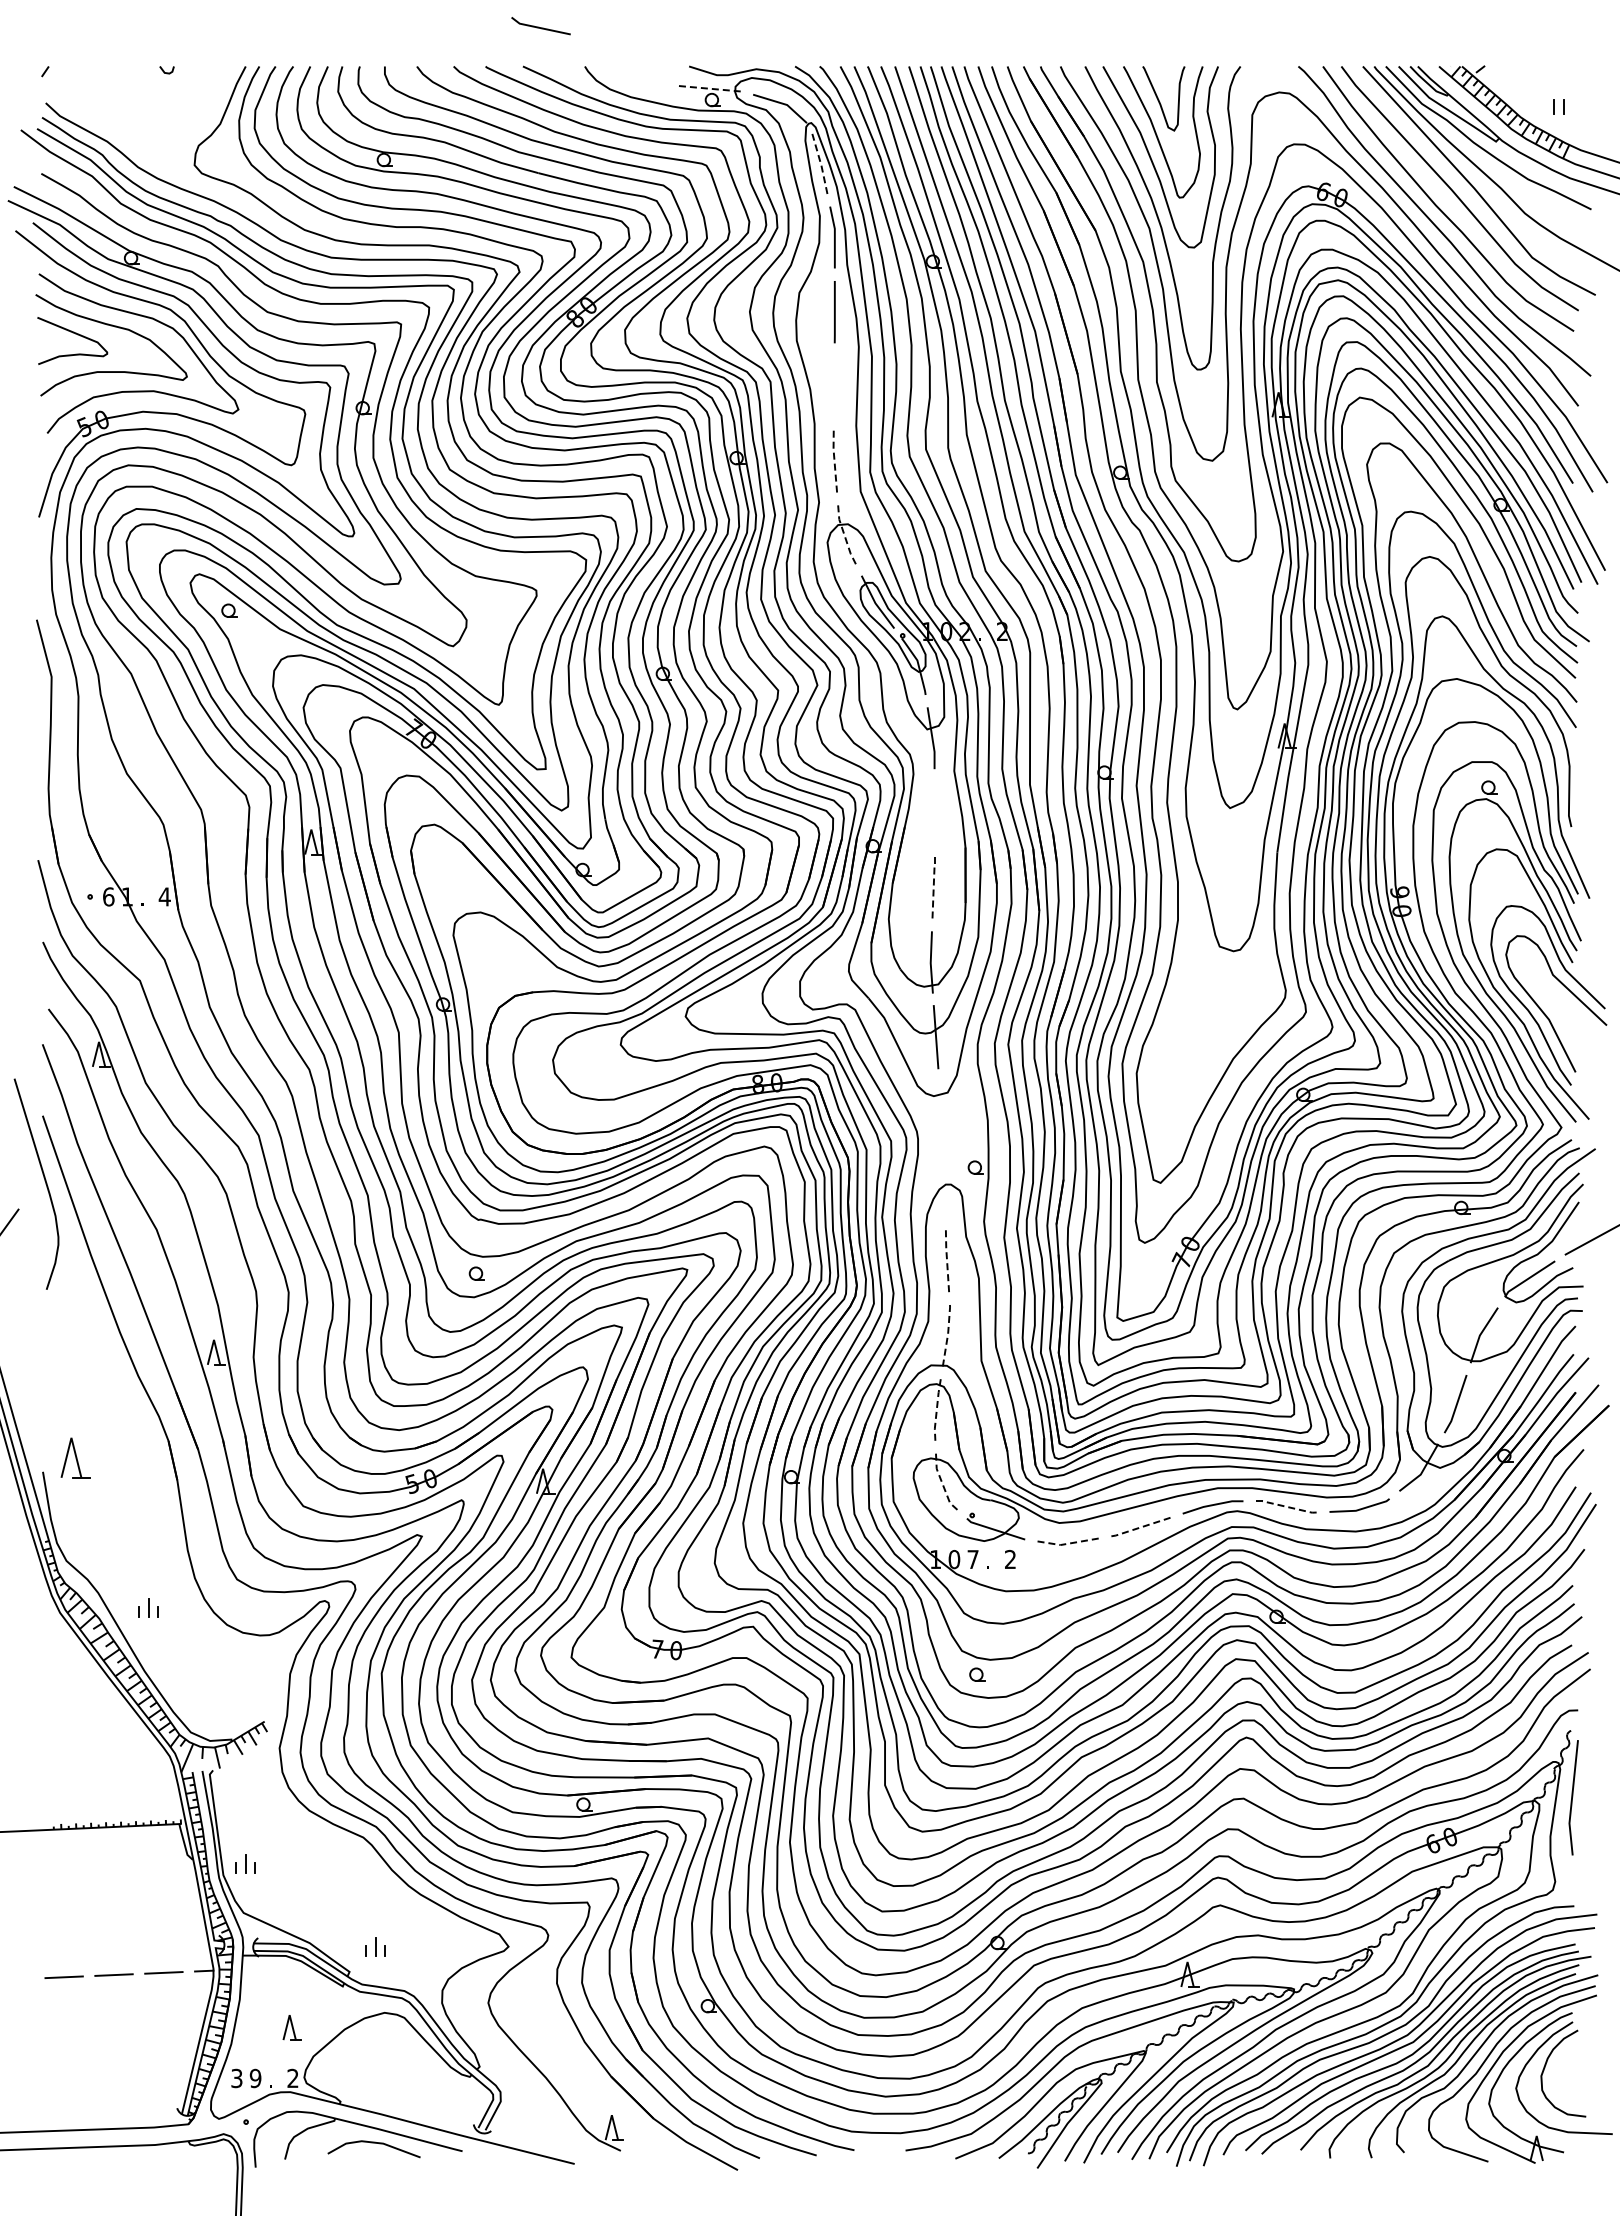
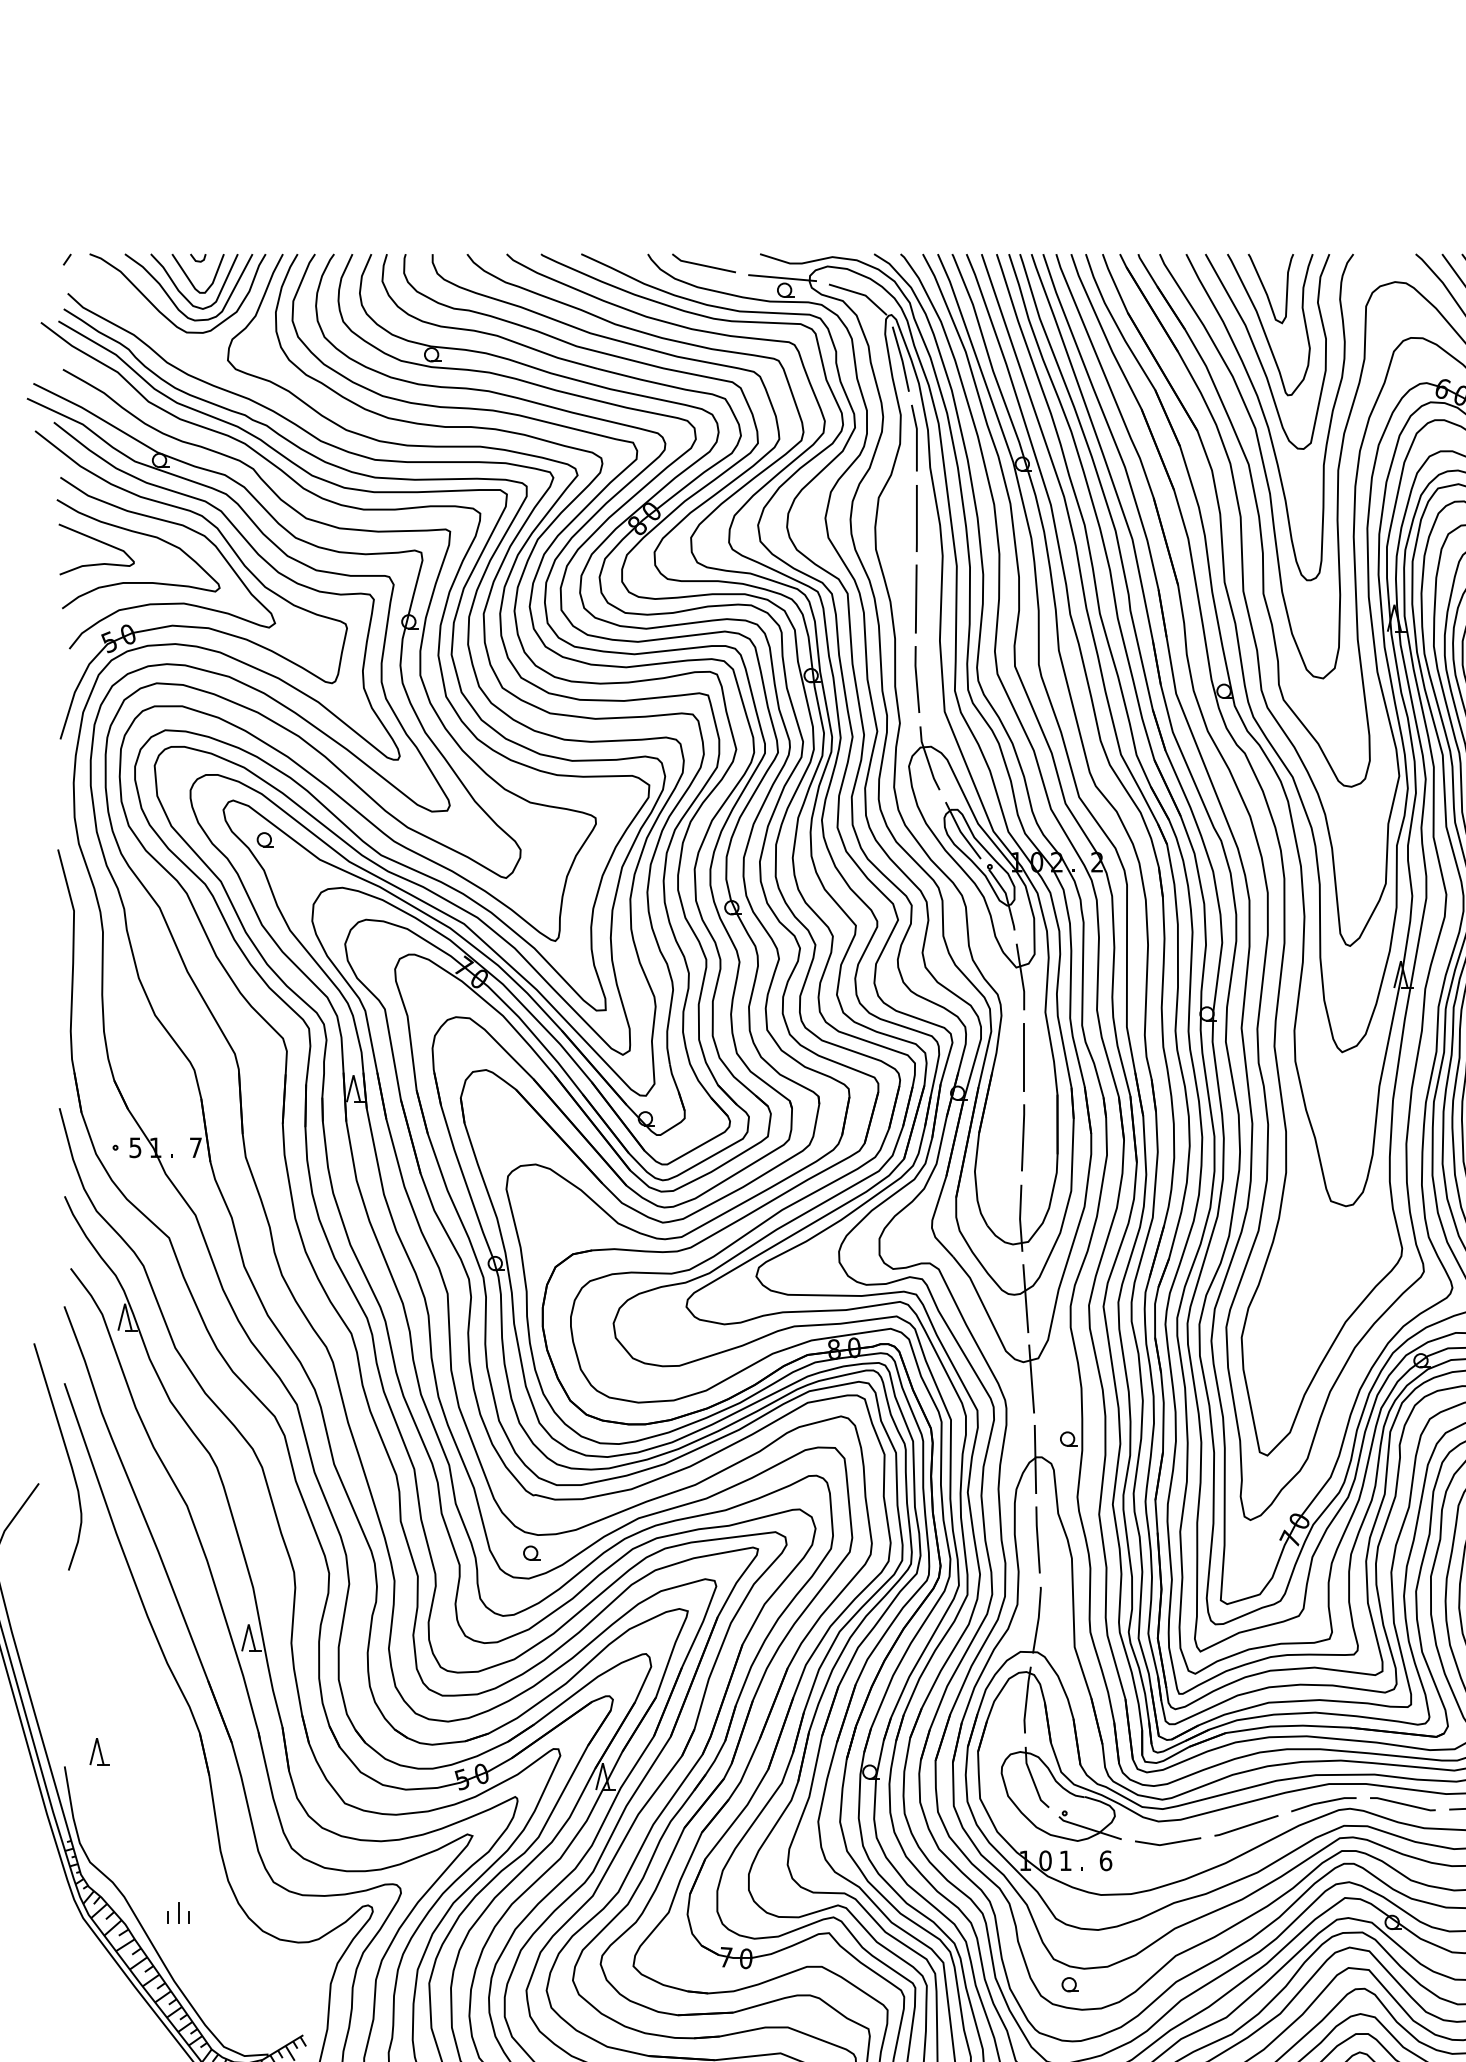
line: (539, 26) -> (702, 263), moved
line: (710, 88) -> (783, 277), dashed -> solid
part: (148, 102) -> (178, 292), added
line: (821, 165) -> (902, 360), dashed -> solid
line: (833, 386) -> (915, 598), added
line: (834, 461) -> (916, 679), dashed -> solid
line: (844, 536) -> (927, 759), dashed -> solid
line: (934, 812) -> (1024, 1056), added
line: (933, 887) -> (1023, 1137), dashed -> solid
text: (108, 896) -> (135, 1147), 6 -> 5
text: (164, 896) -> (195, 1147), 4 -> 7
line: (941, 1111) -> (1031, 1378), added
line: (944, 1186) -> (1034, 1459), added
line: (947, 1260) -> (1038, 1539), dashed -> solid
line: (947, 1334) -> (1038, 1618), dashed -> solid
line: (936, 1410) -> (1026, 1700), dashed -> solid
part: (75, 1458) -> (99, 1752), size x0.62
line: (942, 1483) -> (1032, 1778), dashed -> solid
line: (1286, 1506) -> (1402, 1803), dashed -> solid
line: (1140, 1527) -> (1245, 1826), dashed -> solid
line: (1068, 1543) -> (1168, 1843), dashed -> solid
text: (972, 1559) -> (1065, 1860), 7 -> 1
text: (1010, 1559) -> (1105, 1860), 2 -> 6

